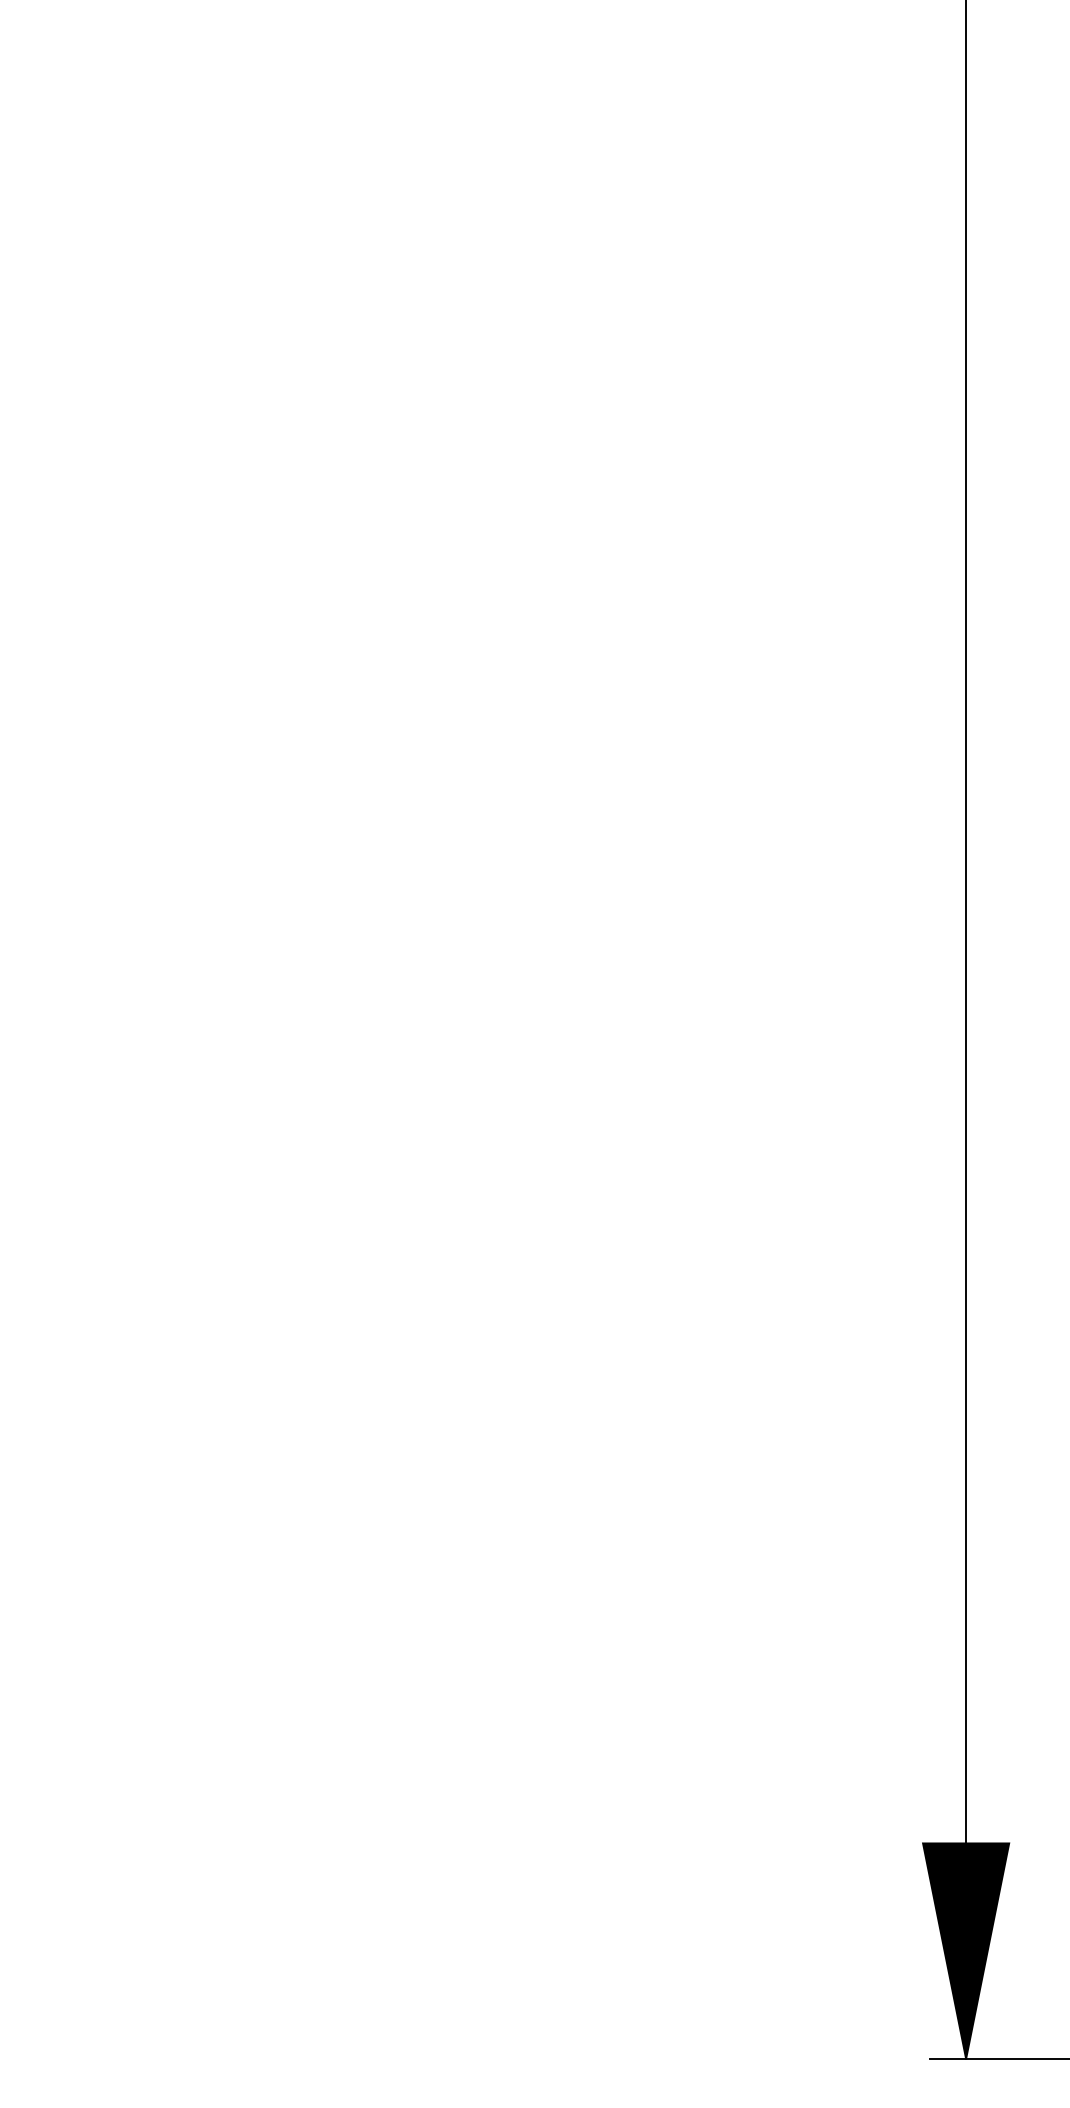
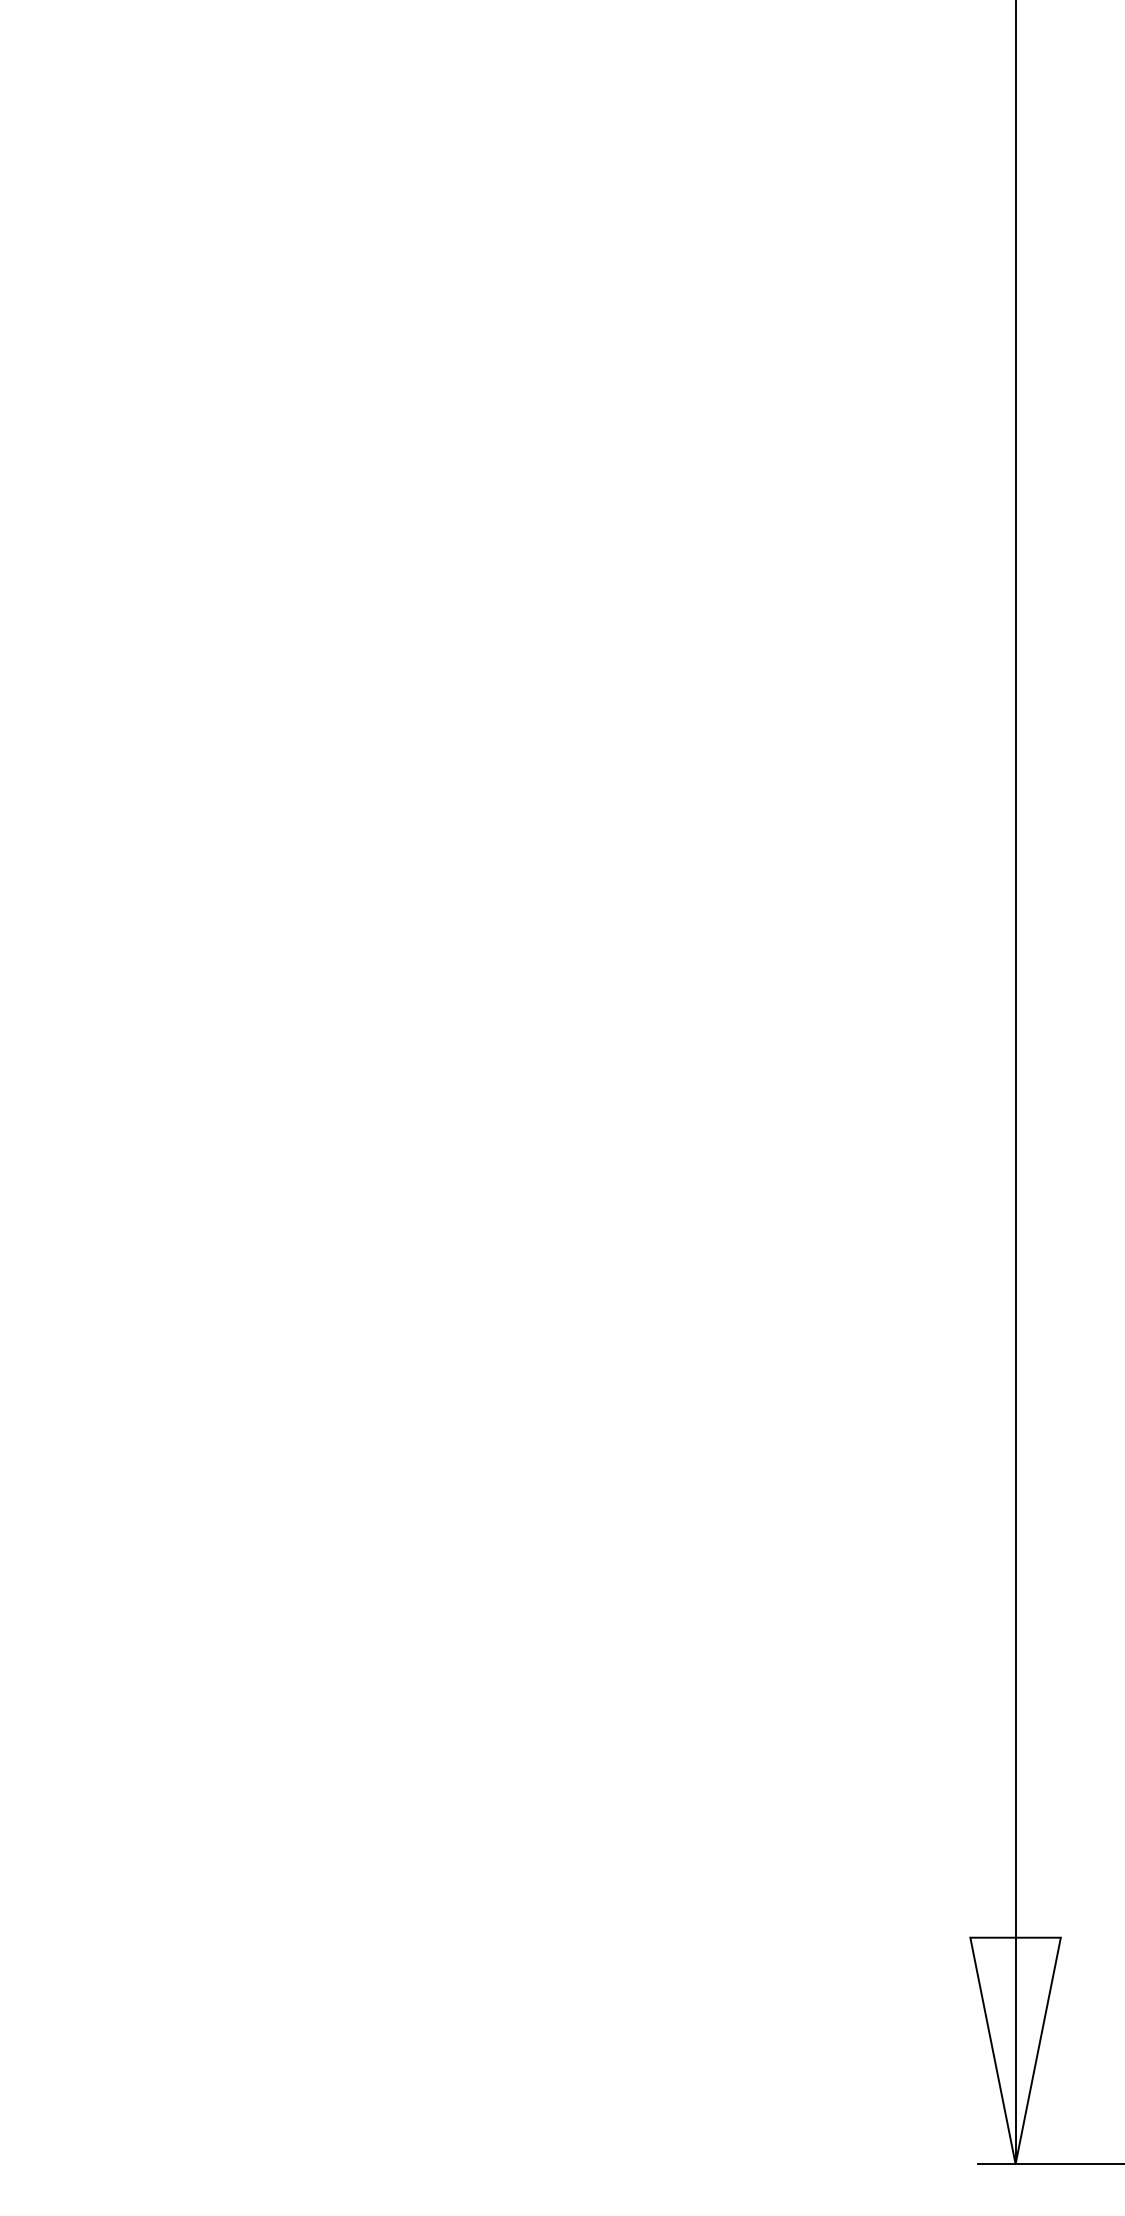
fill: (966, 1950) -> (1016, 2050), removed

